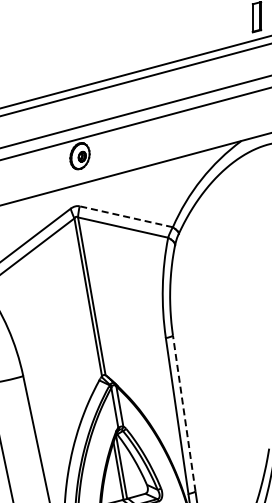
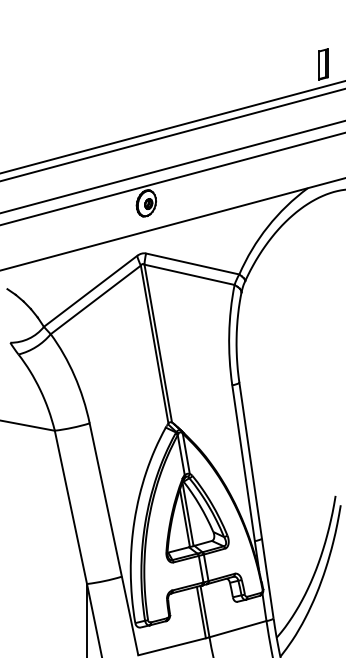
line: (126, 217) -> (192, 264), dashed -> solid
line: (184, 413) -> (250, 460), dashed -> solid

